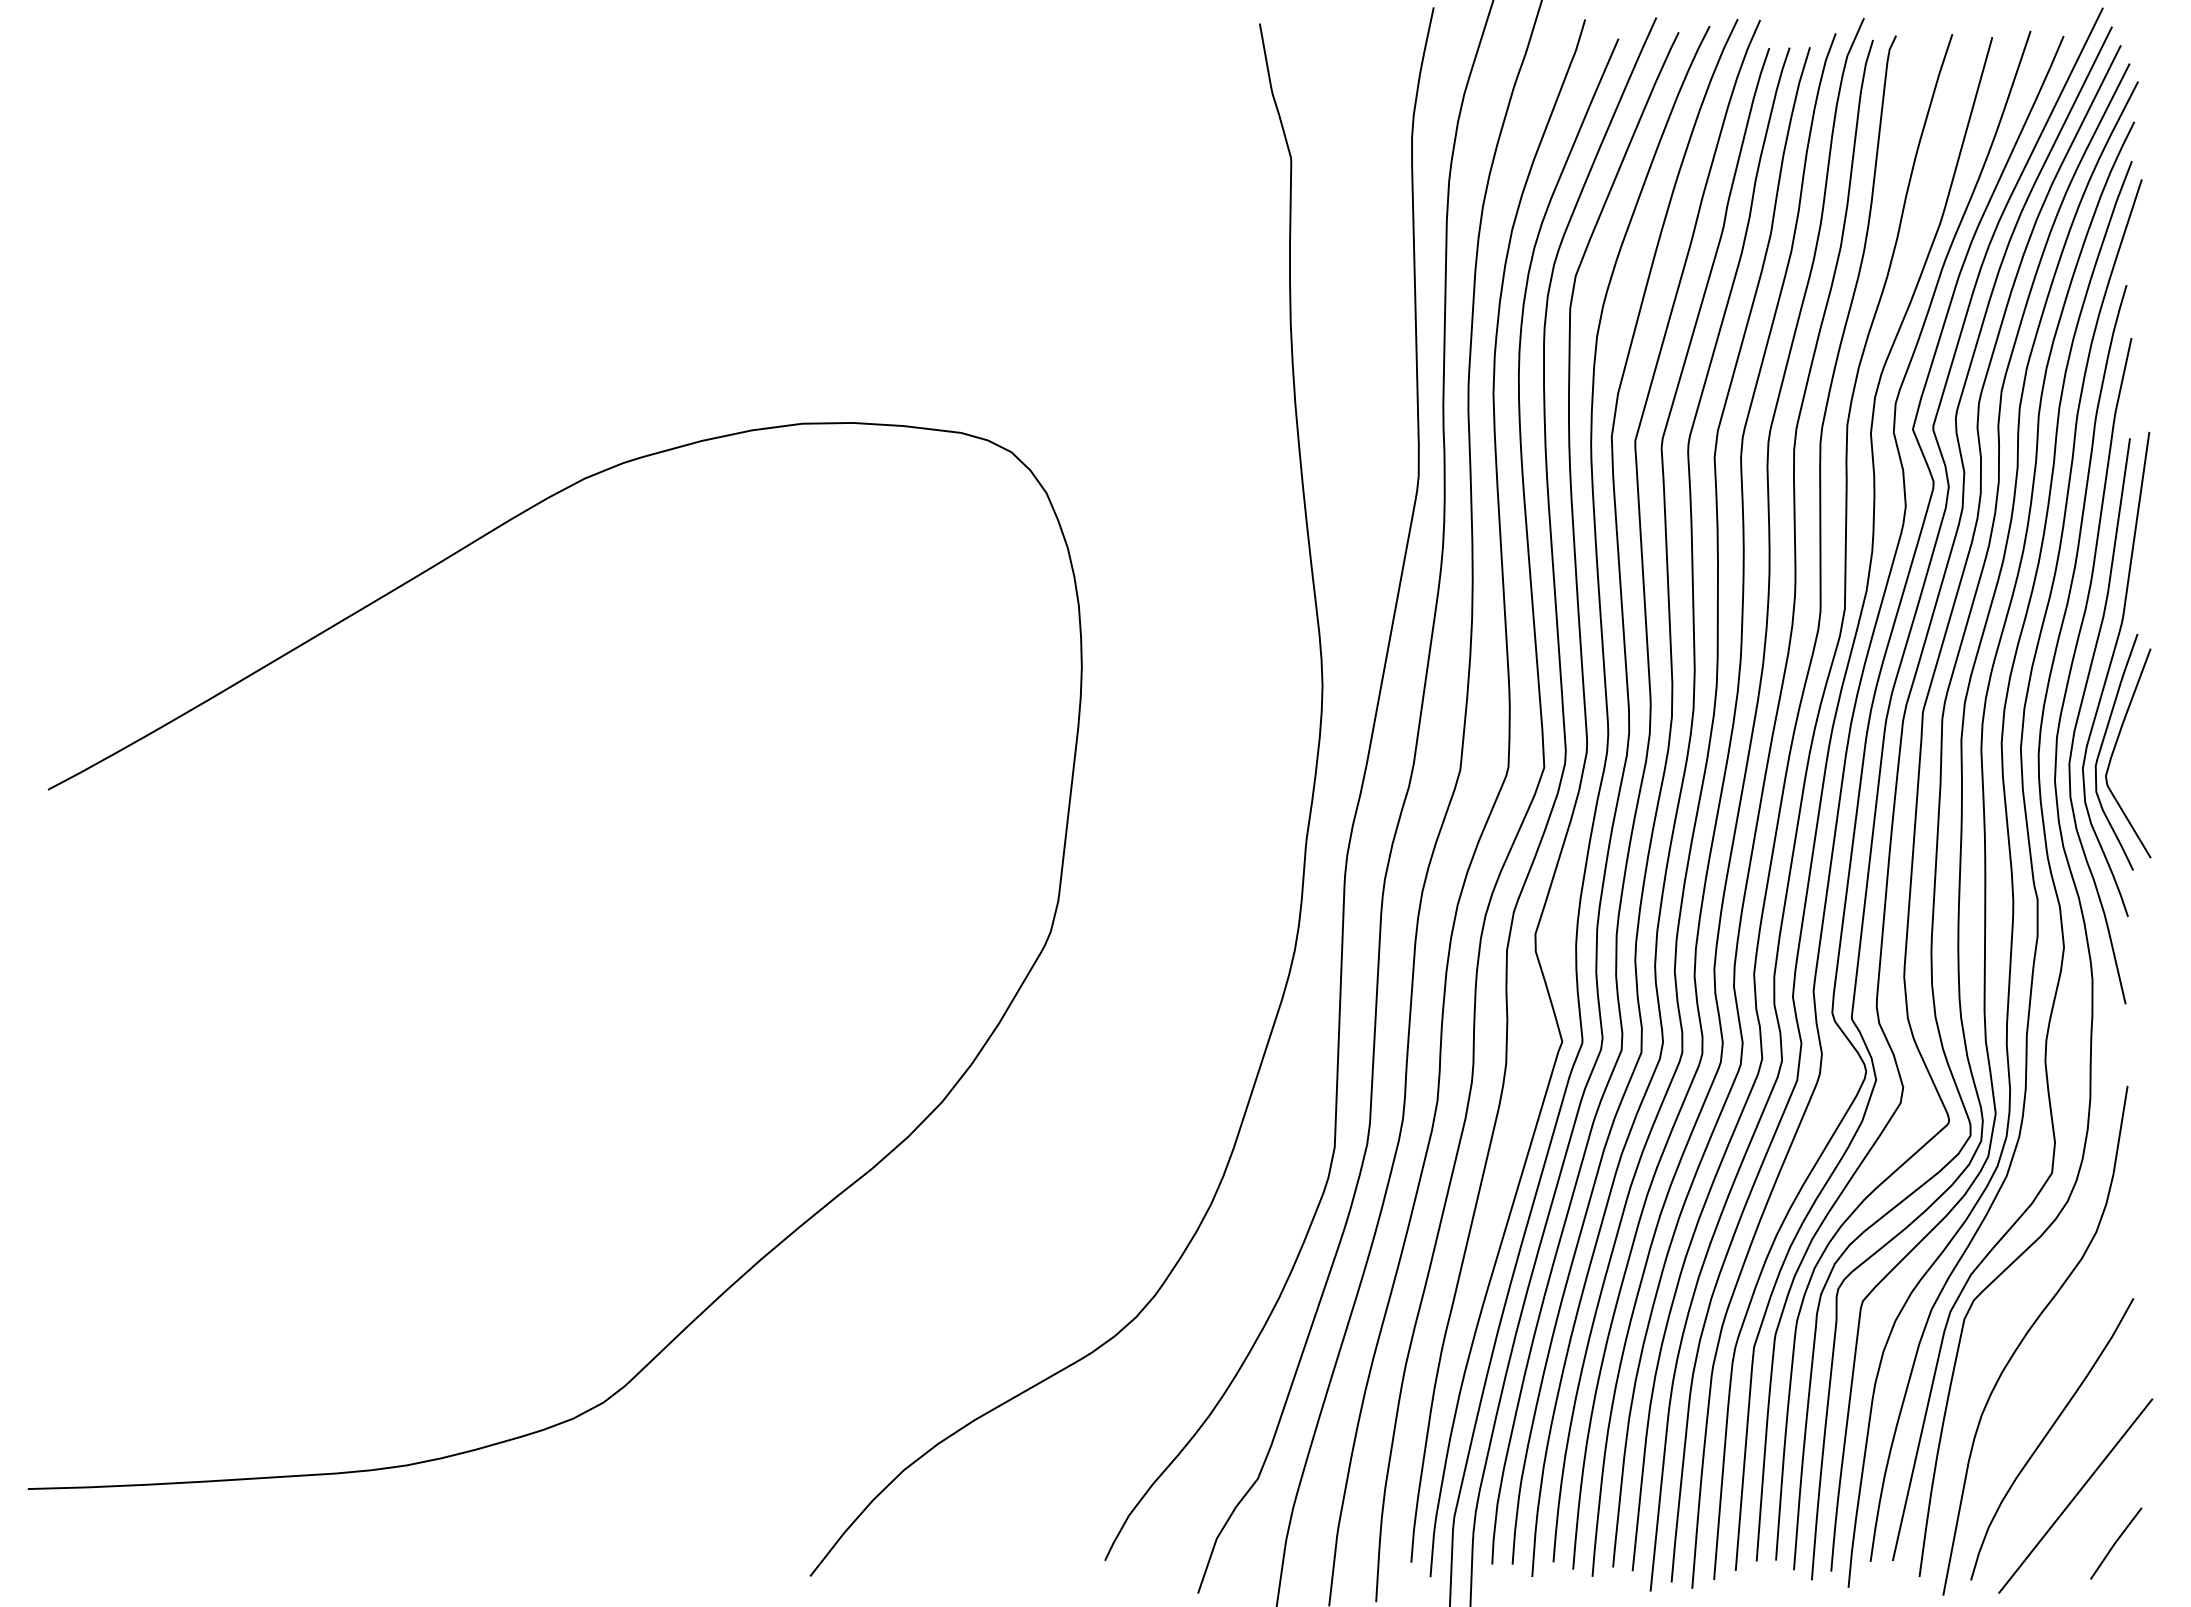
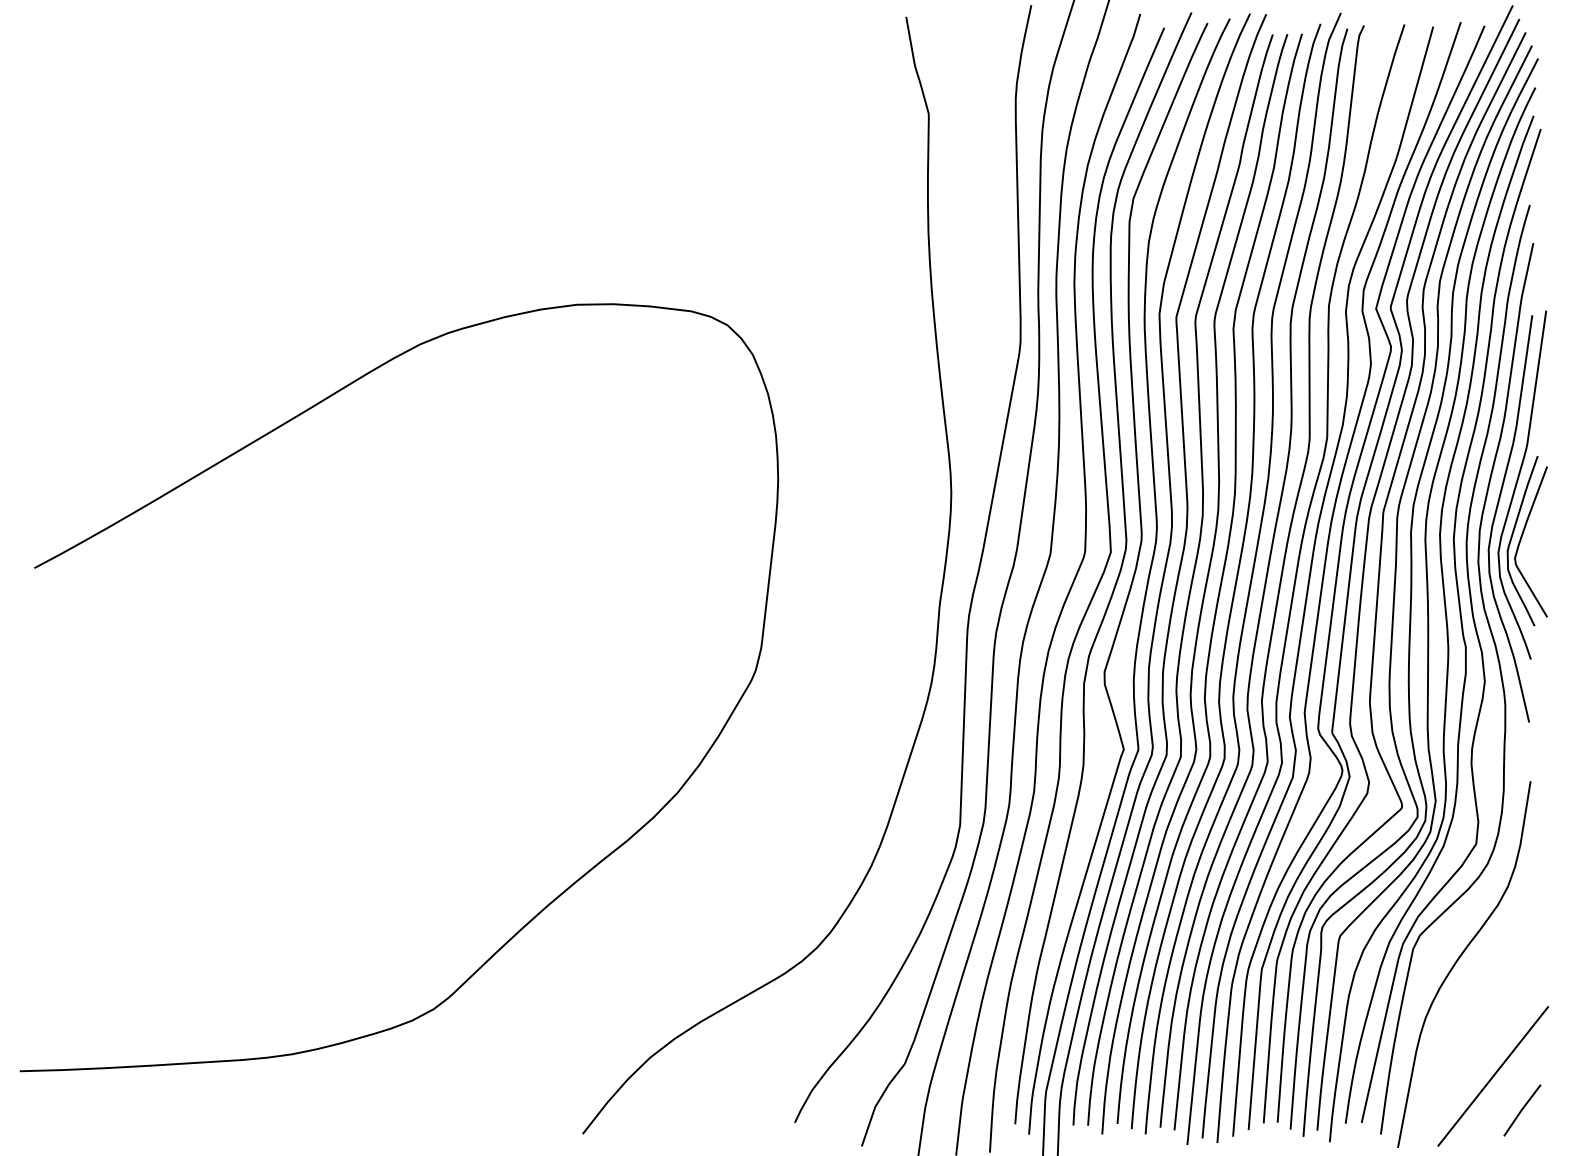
curve: (2047, 1435) -> (1472, 1032), removed

